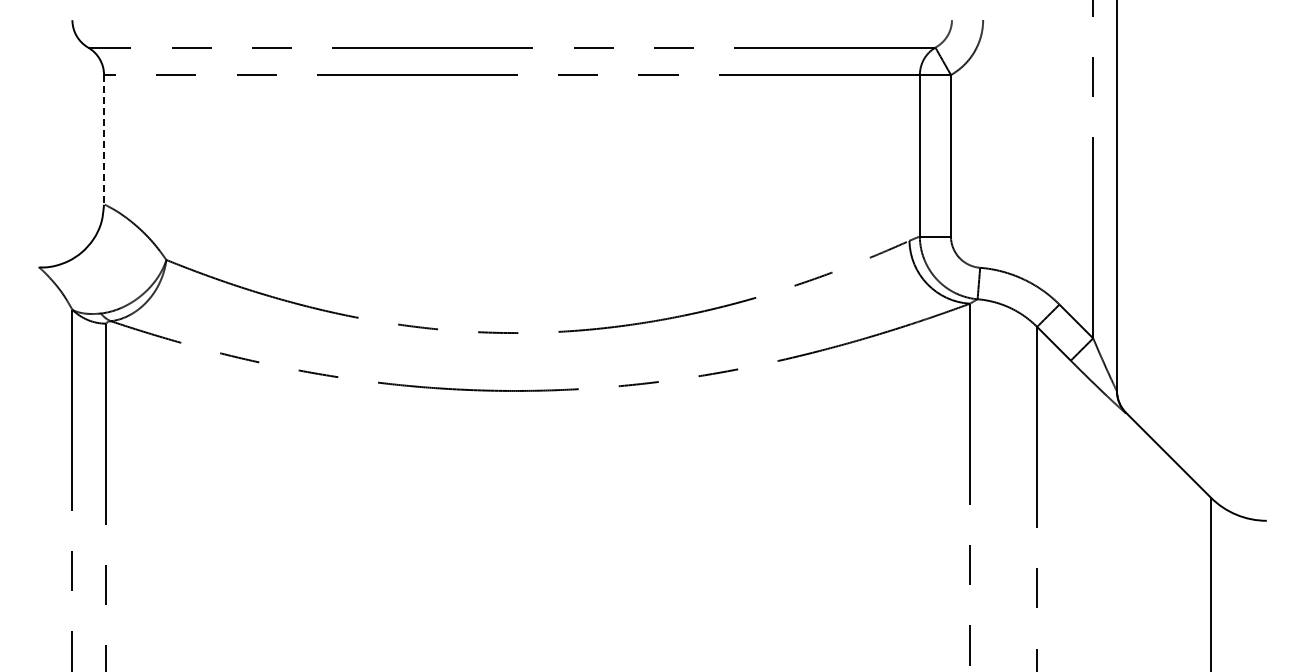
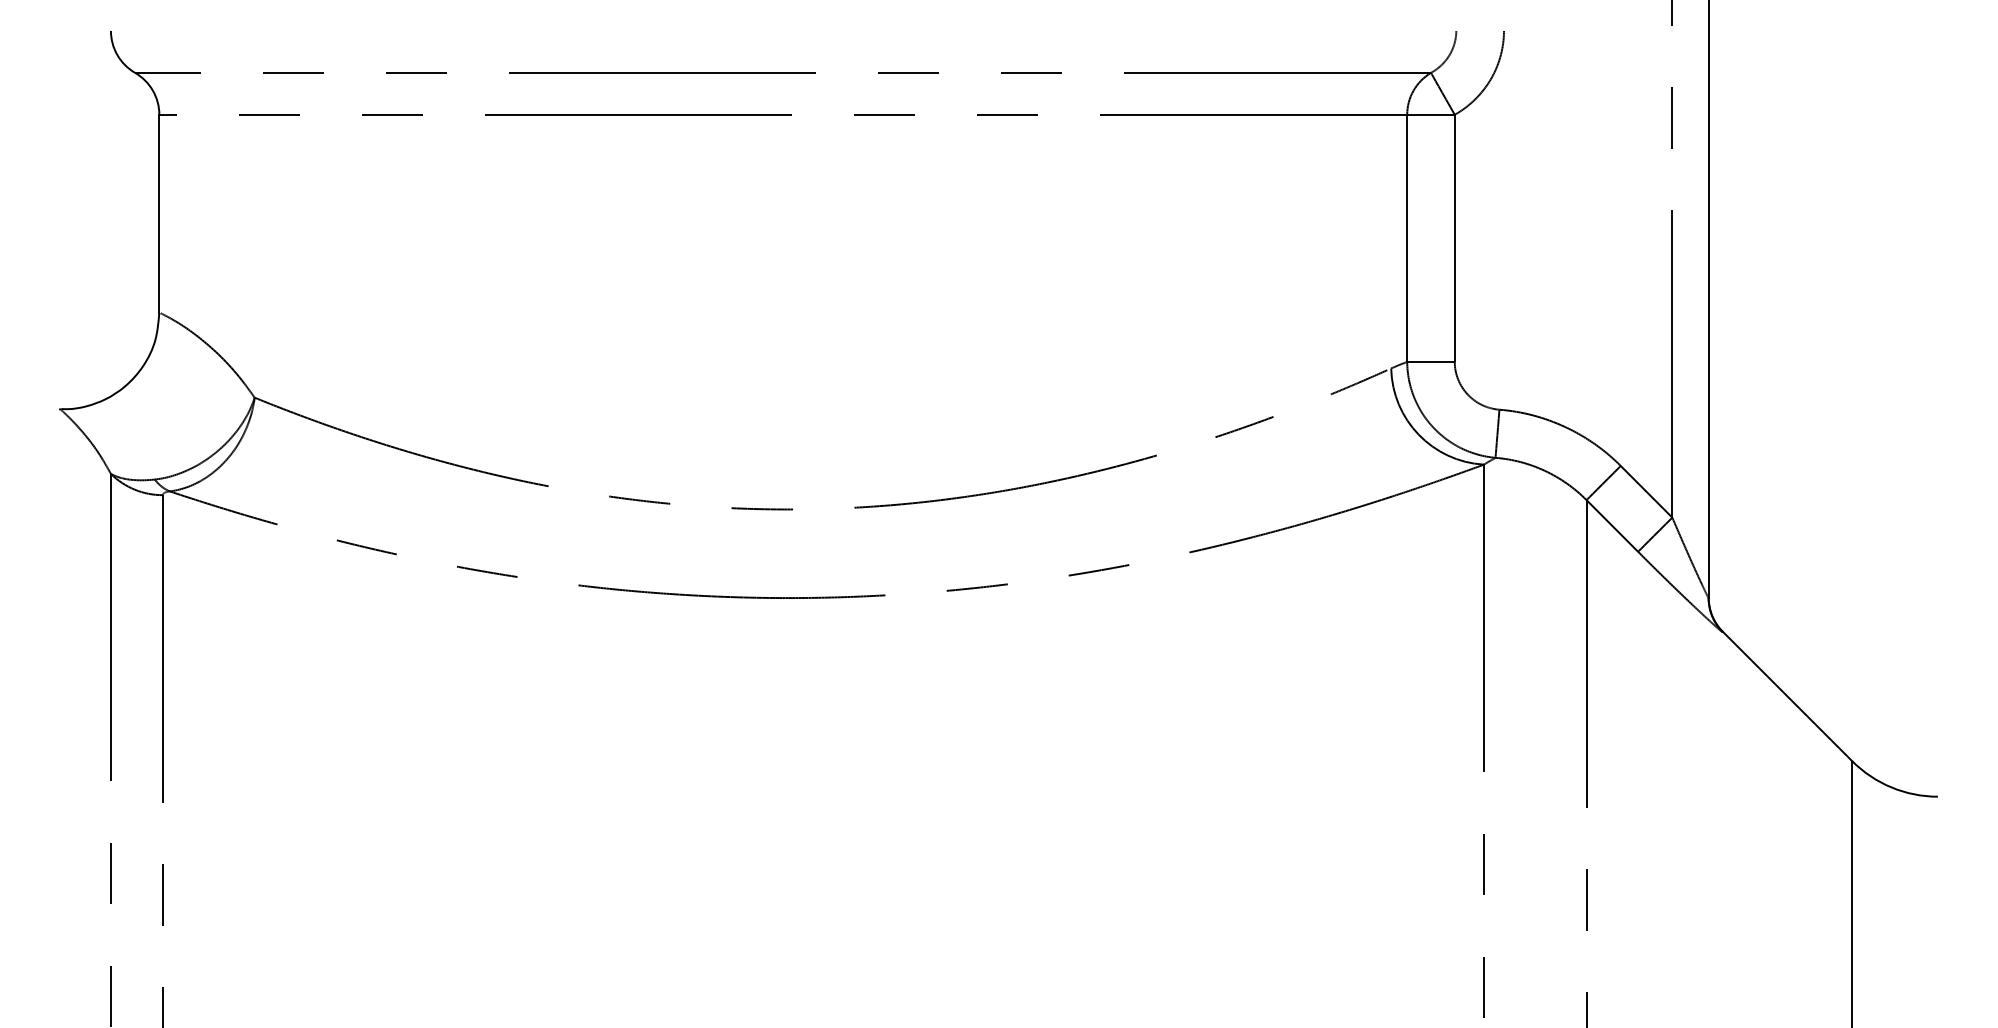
line: (104, 139) -> (160, 213), dashed -> solid

